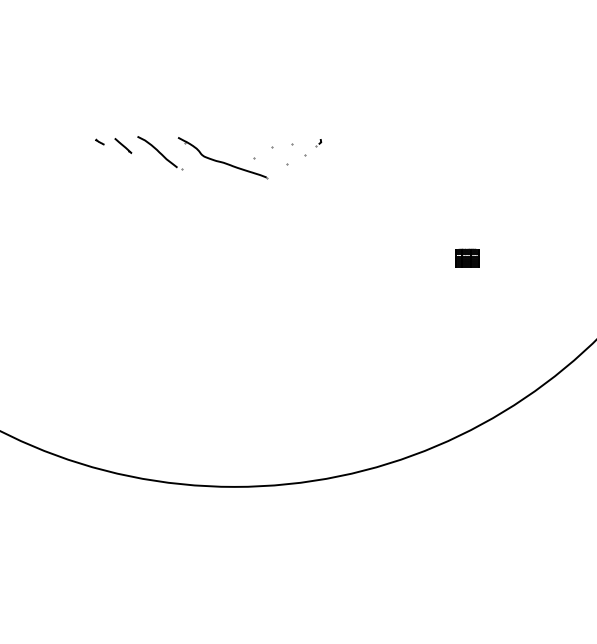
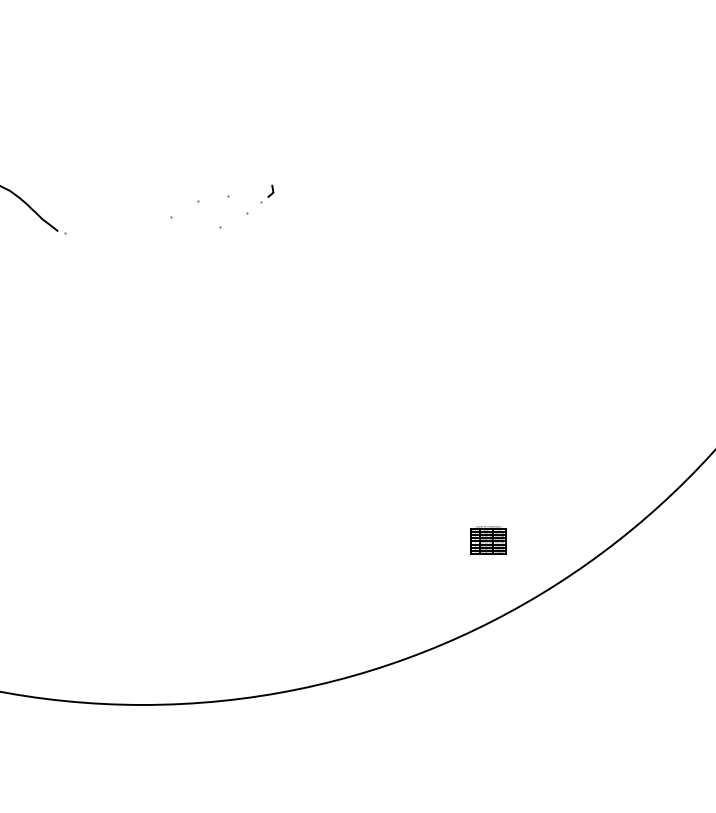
part: (318, 143) -> (267, 195), size x1.6
part: (222, 158) -> (125, 217), removed
part: (467, 257) -> (488, 539), moved

